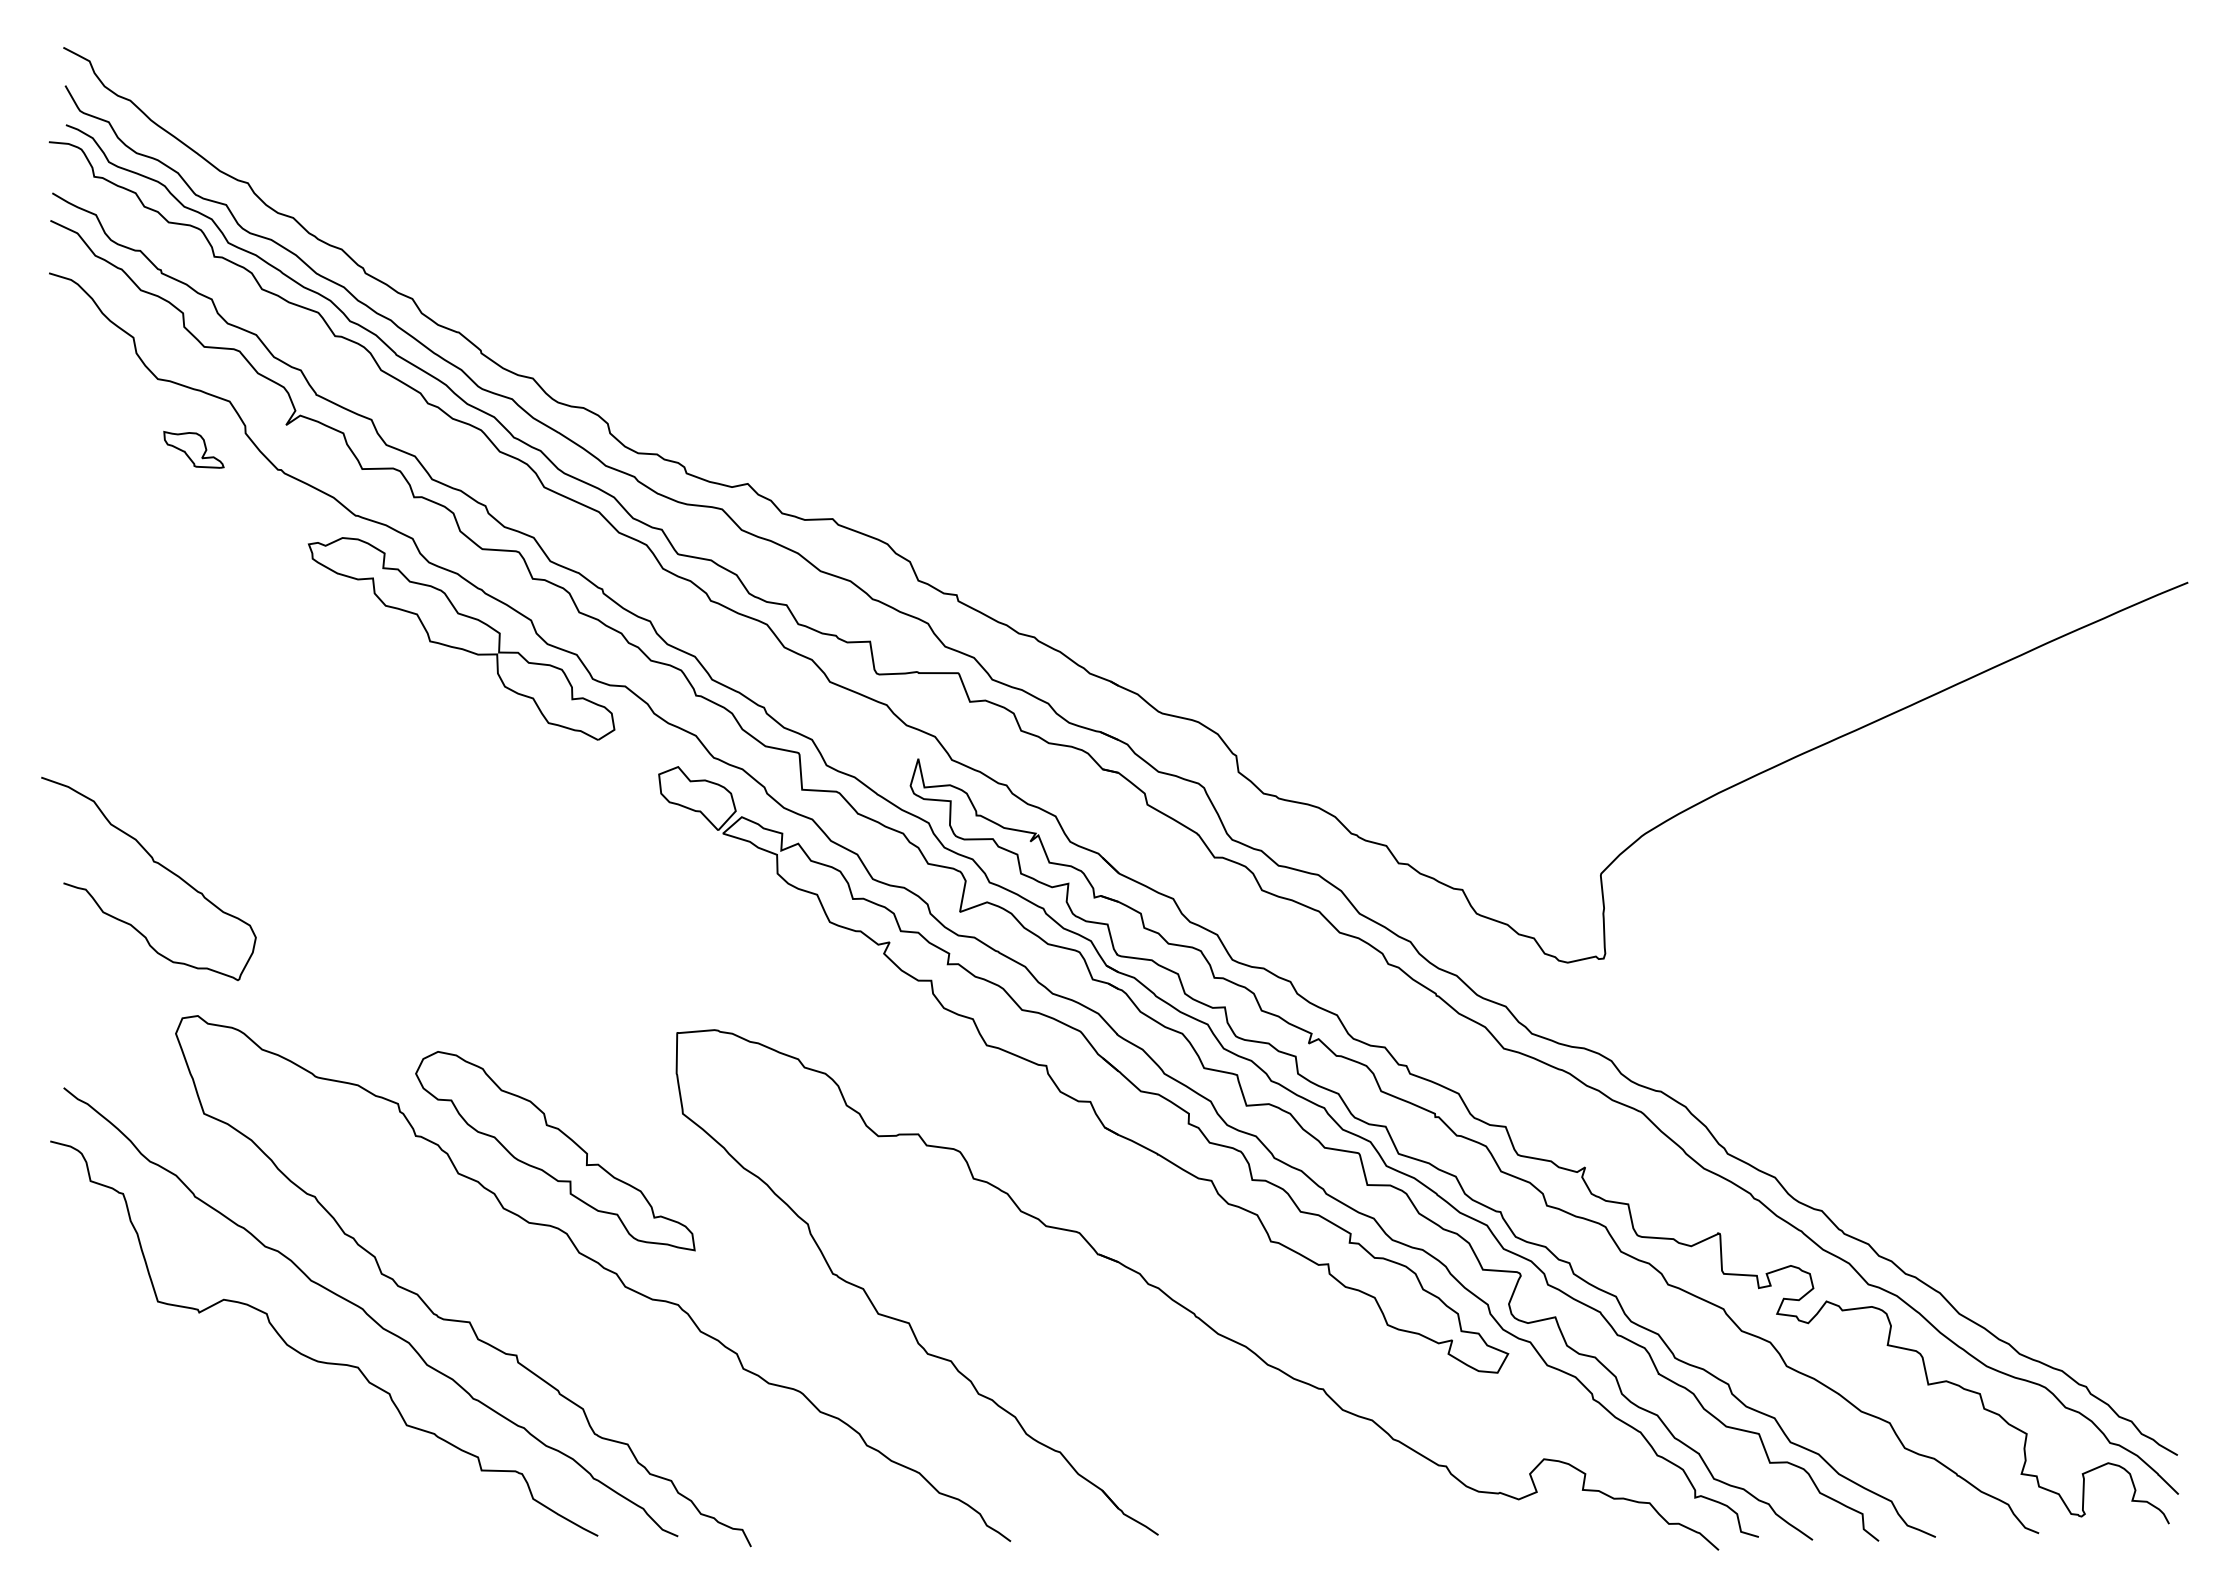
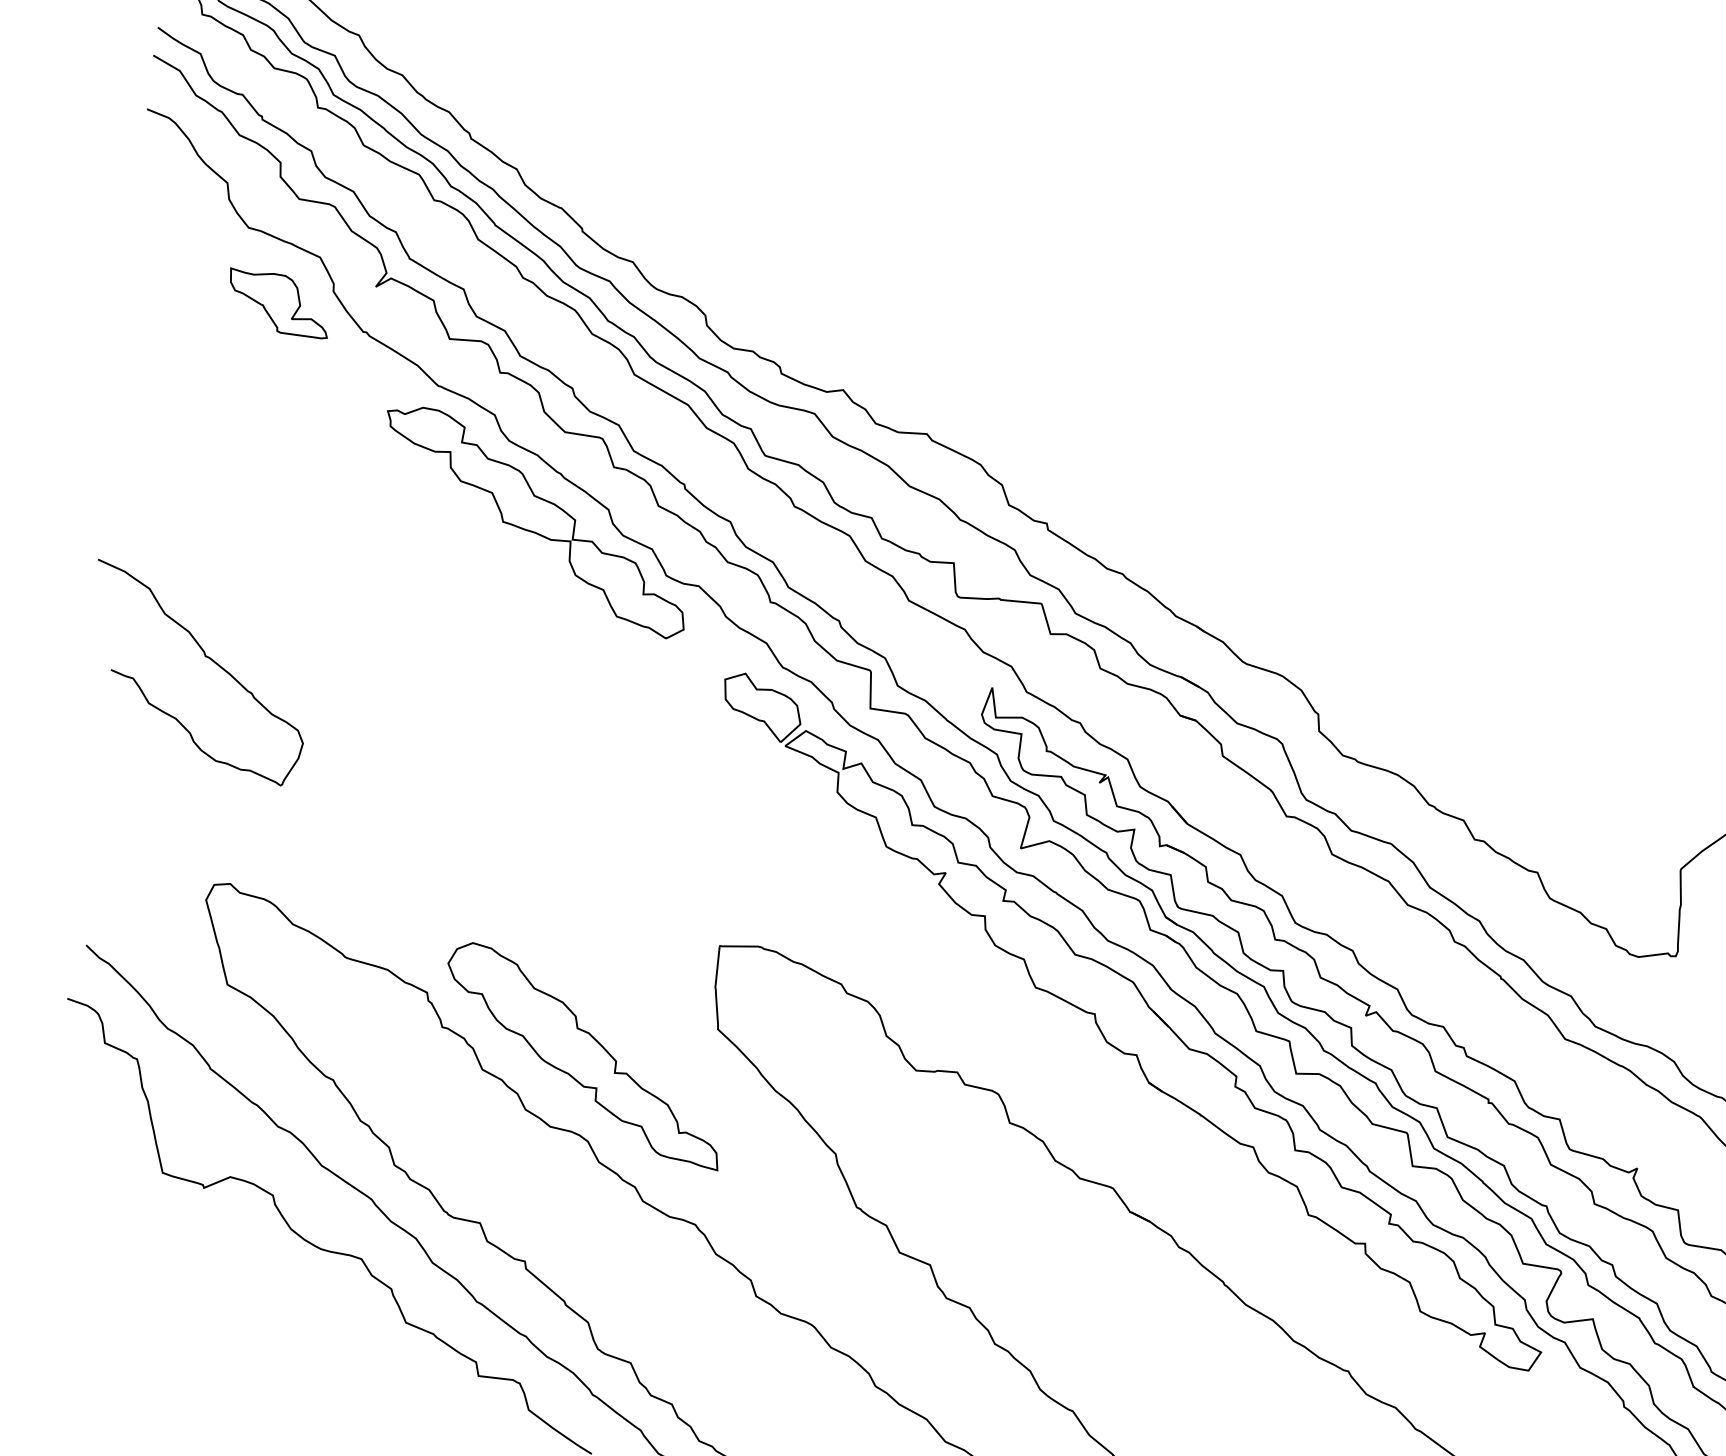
part: (193, 449) -> (278, 303), size x1.67
curve: (155, 863) -> (207, 658), moved

